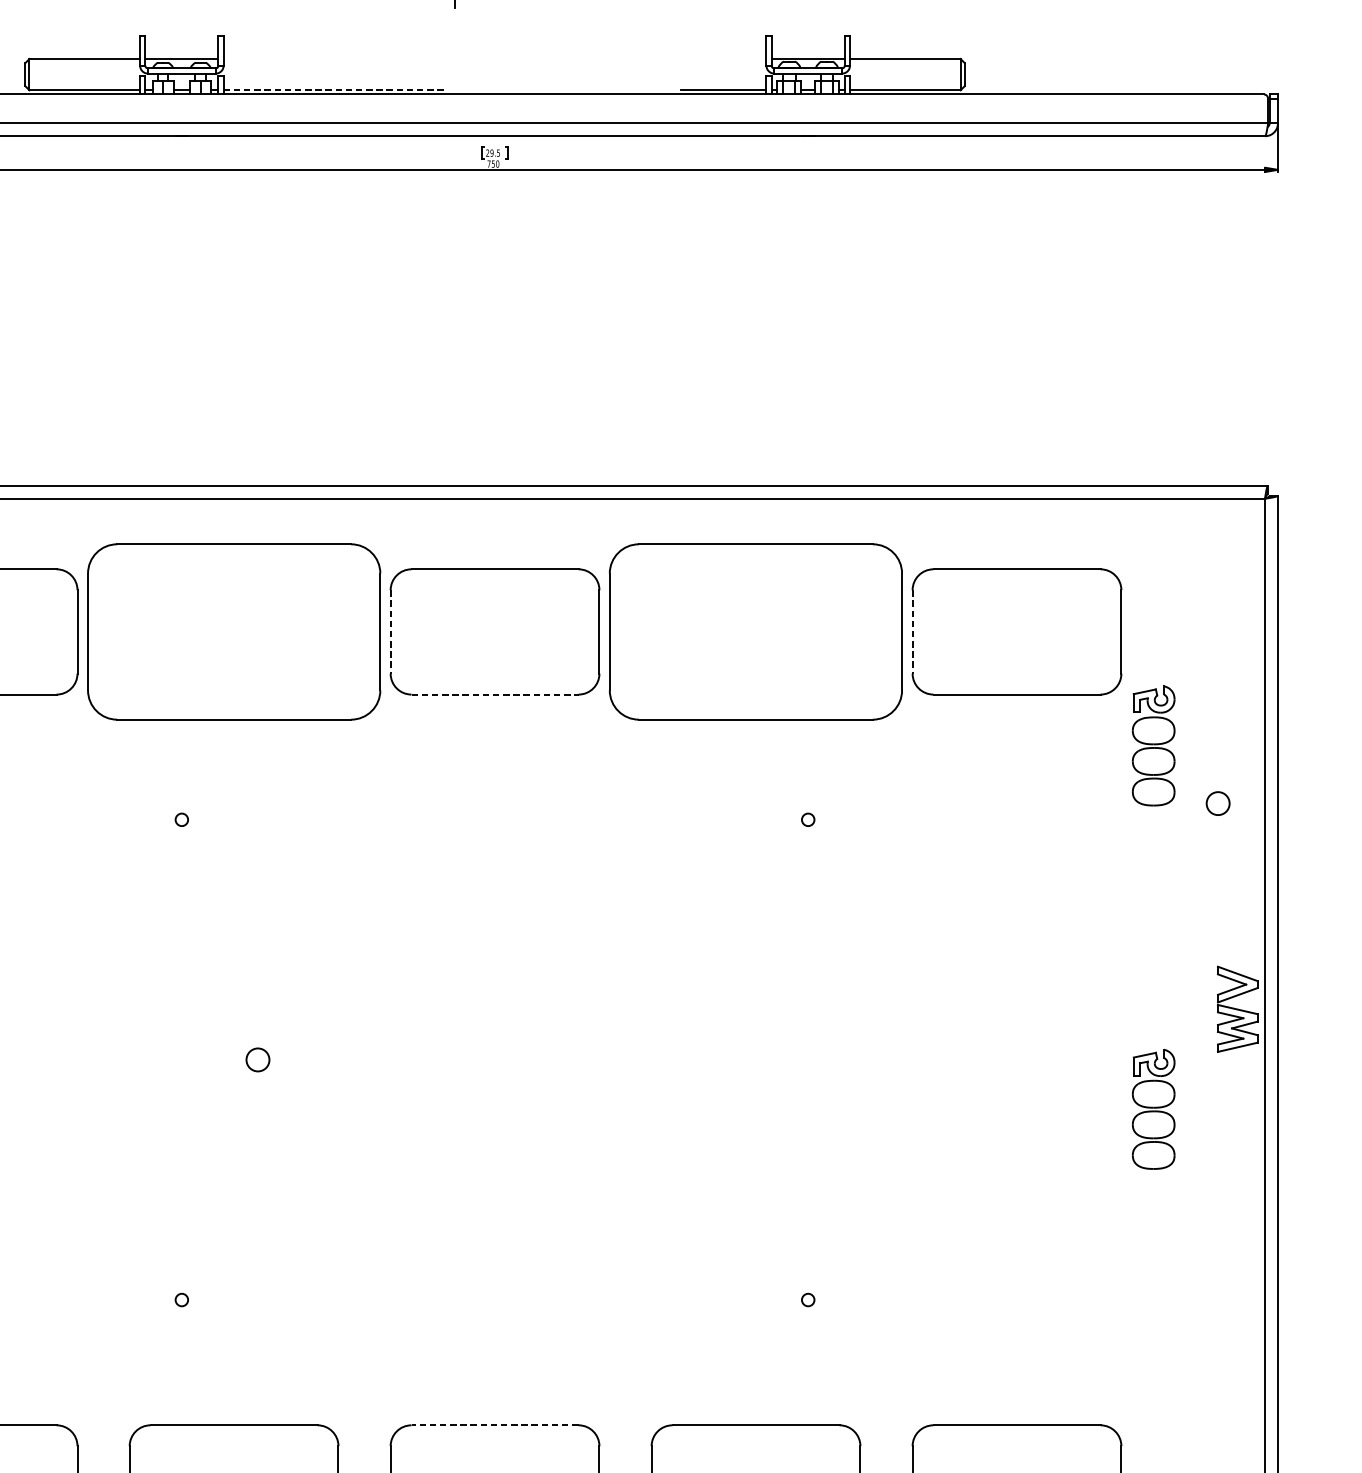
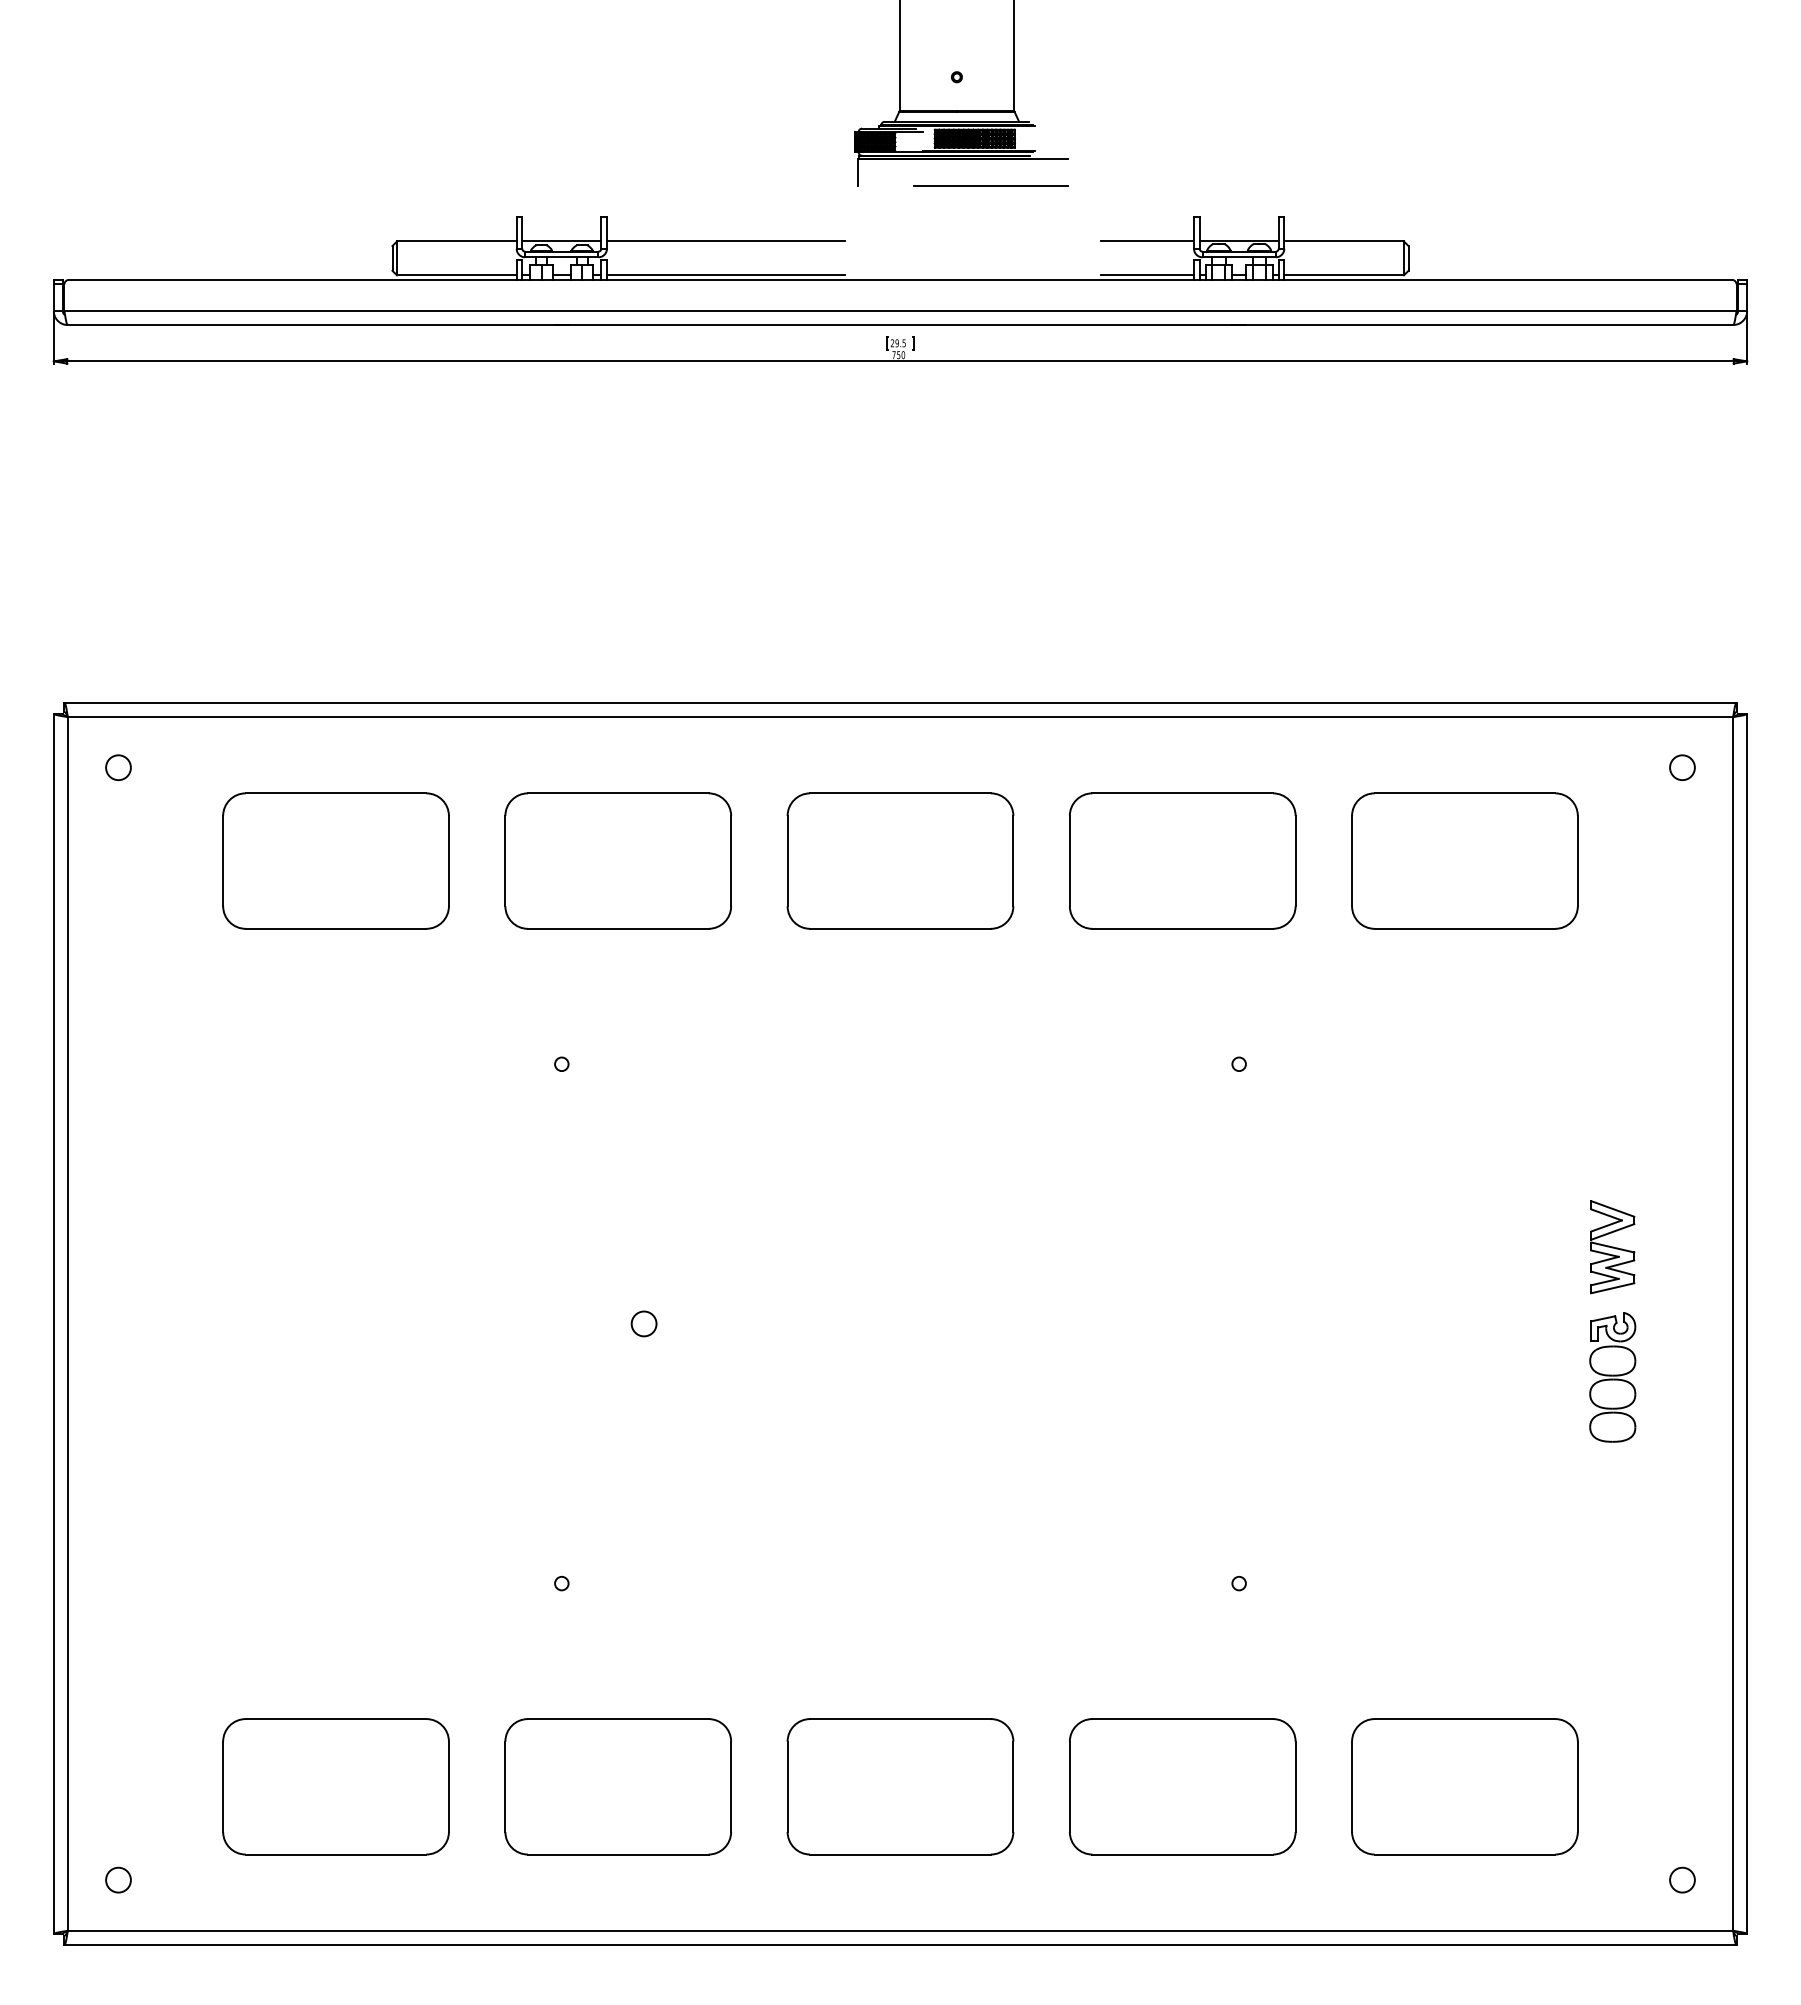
line: (578, 8) -> (990, 186), added
line: (333, 59) -> (725, 241), added
line: (723, 59) -> (1147, 241), added
line: (334, 90) -> (726, 275), dashed -> solid
part: (233, 631) -> (617, 860), size x0.71
part: (755, 631) -> (1182, 860), size x0.71
line: (390, 632) -> (787, 861), dashed -> solid
line: (913, 632) -> (1352, 861), dashed -> solid
line: (495, 694) -> (901, 928), dashed -> solid
part: (1153, 746) -> (1612, 984), removed
circle: (1218, 803) -> (1682, 767), moved
part: (1237, 1009) -> (1612, 1247), moved
line: (495, 1425) -> (900, 1719), dashed -> solid

